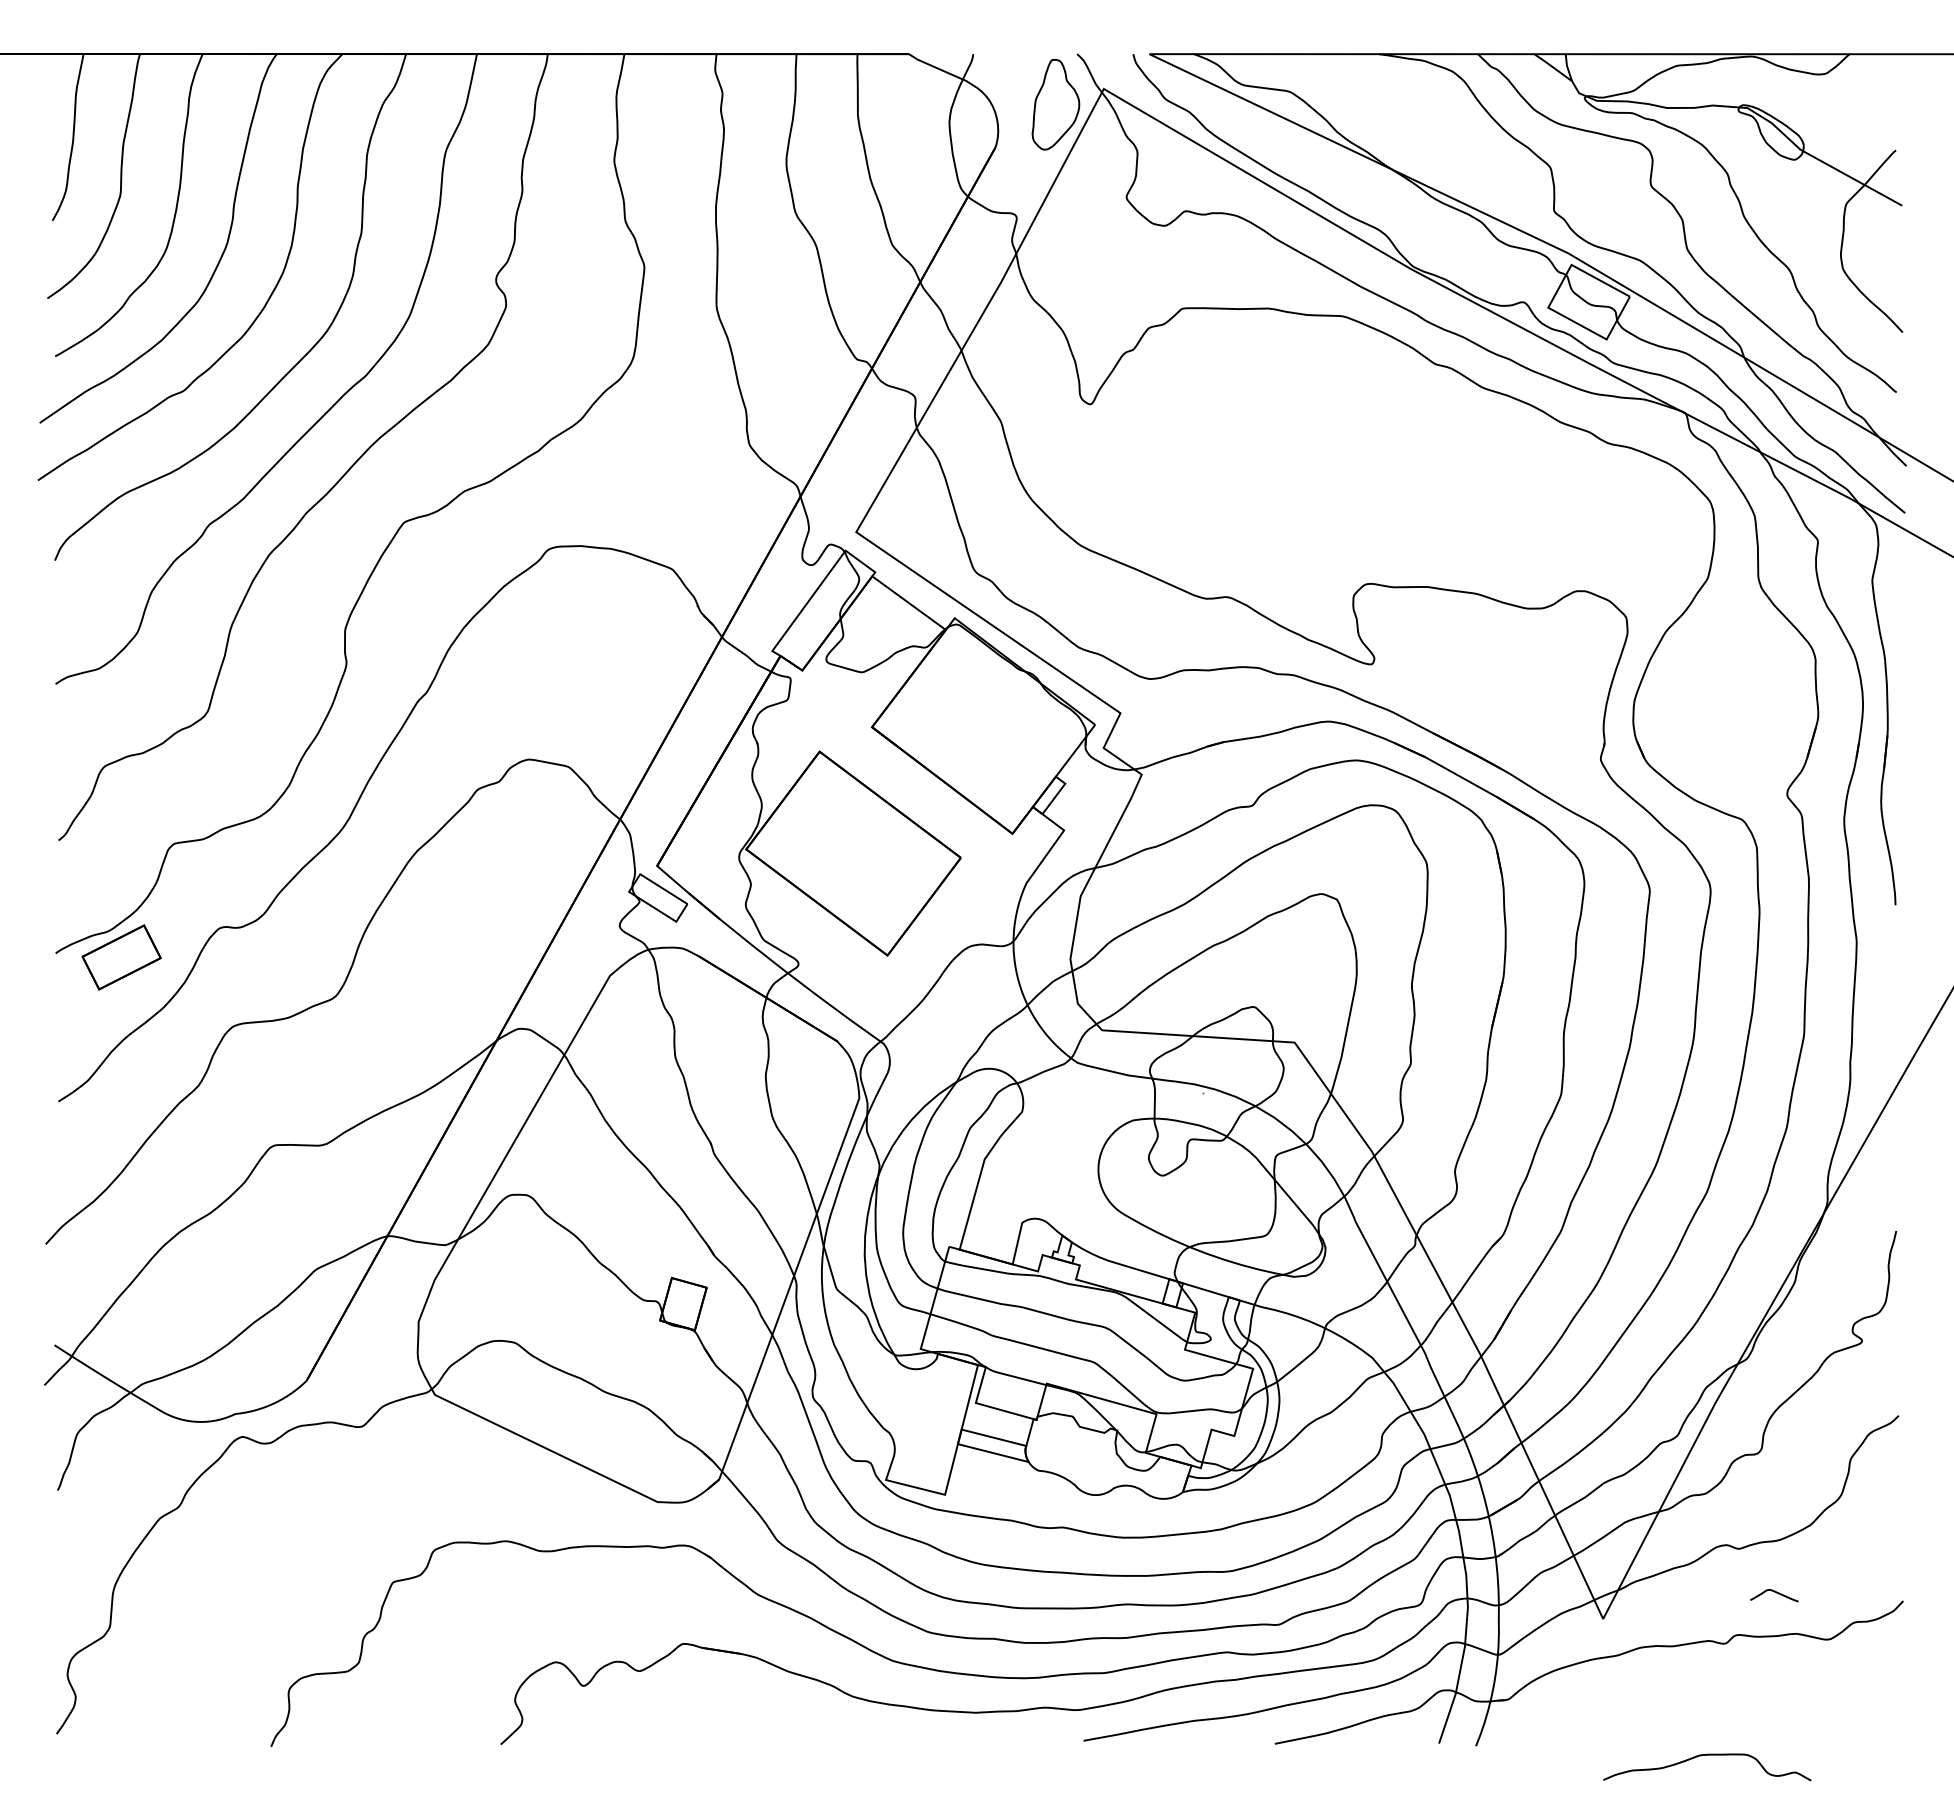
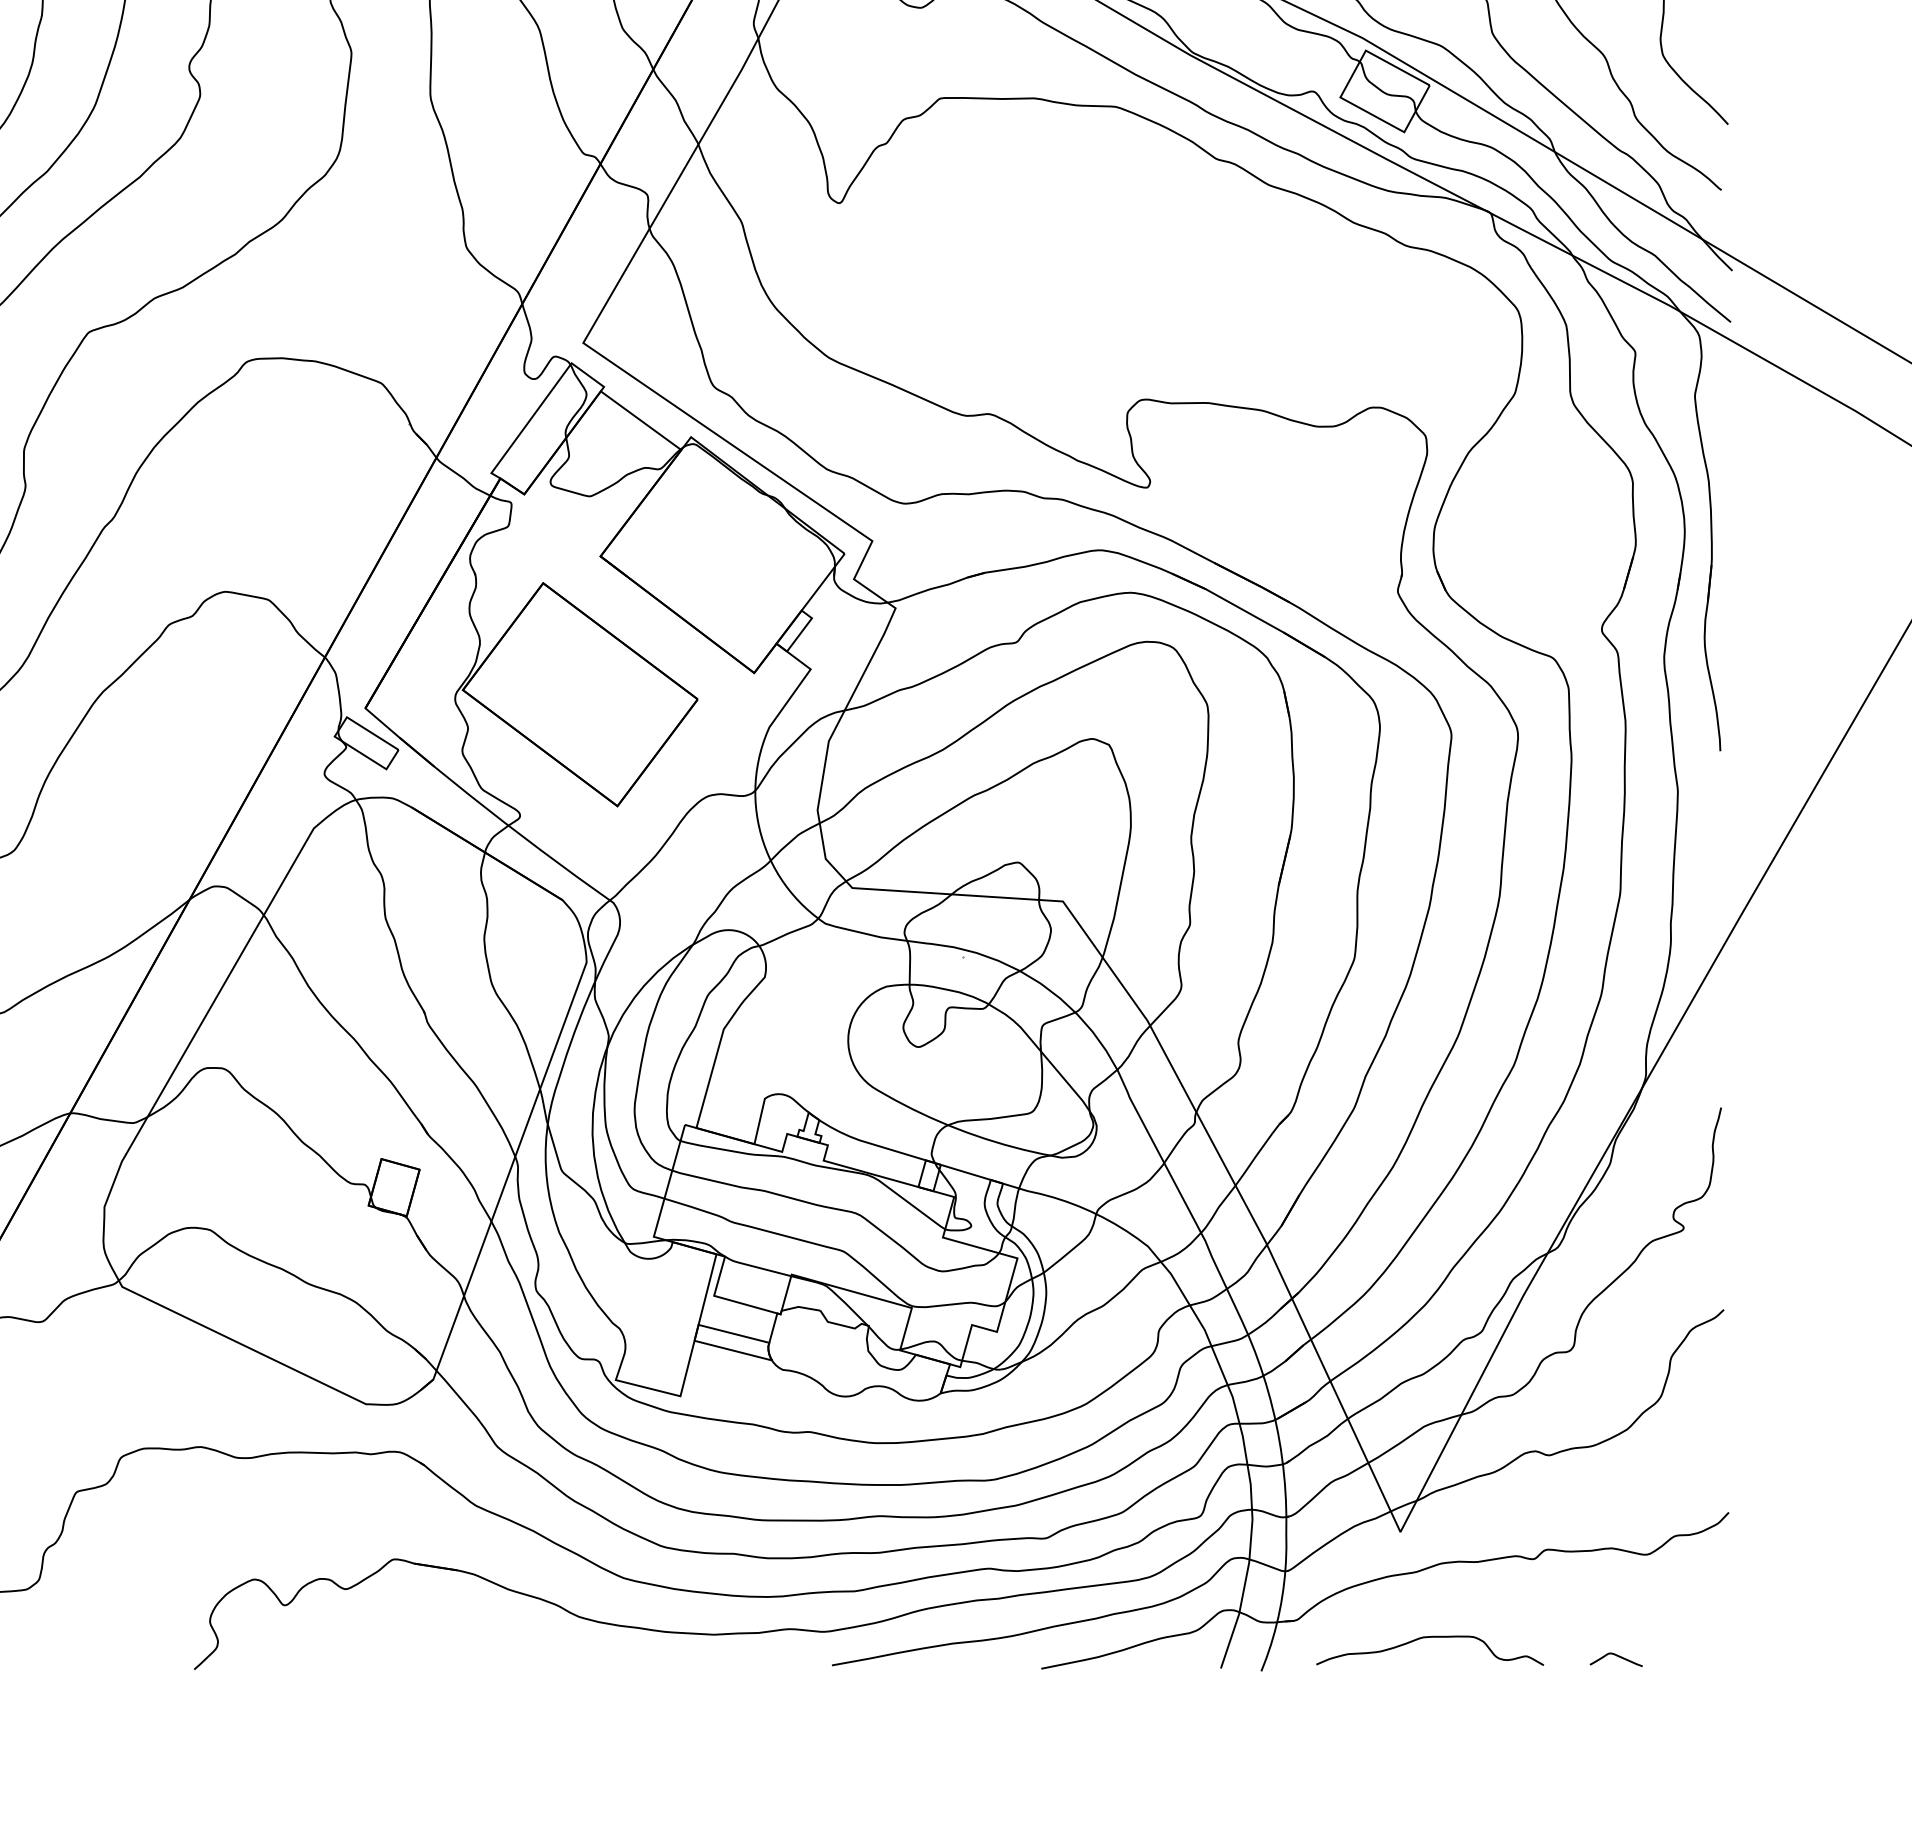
curve: (1776, 1593) -> (1618, 1657), moved
curve: (1707, 1755) -> (1430, 1637), moved

